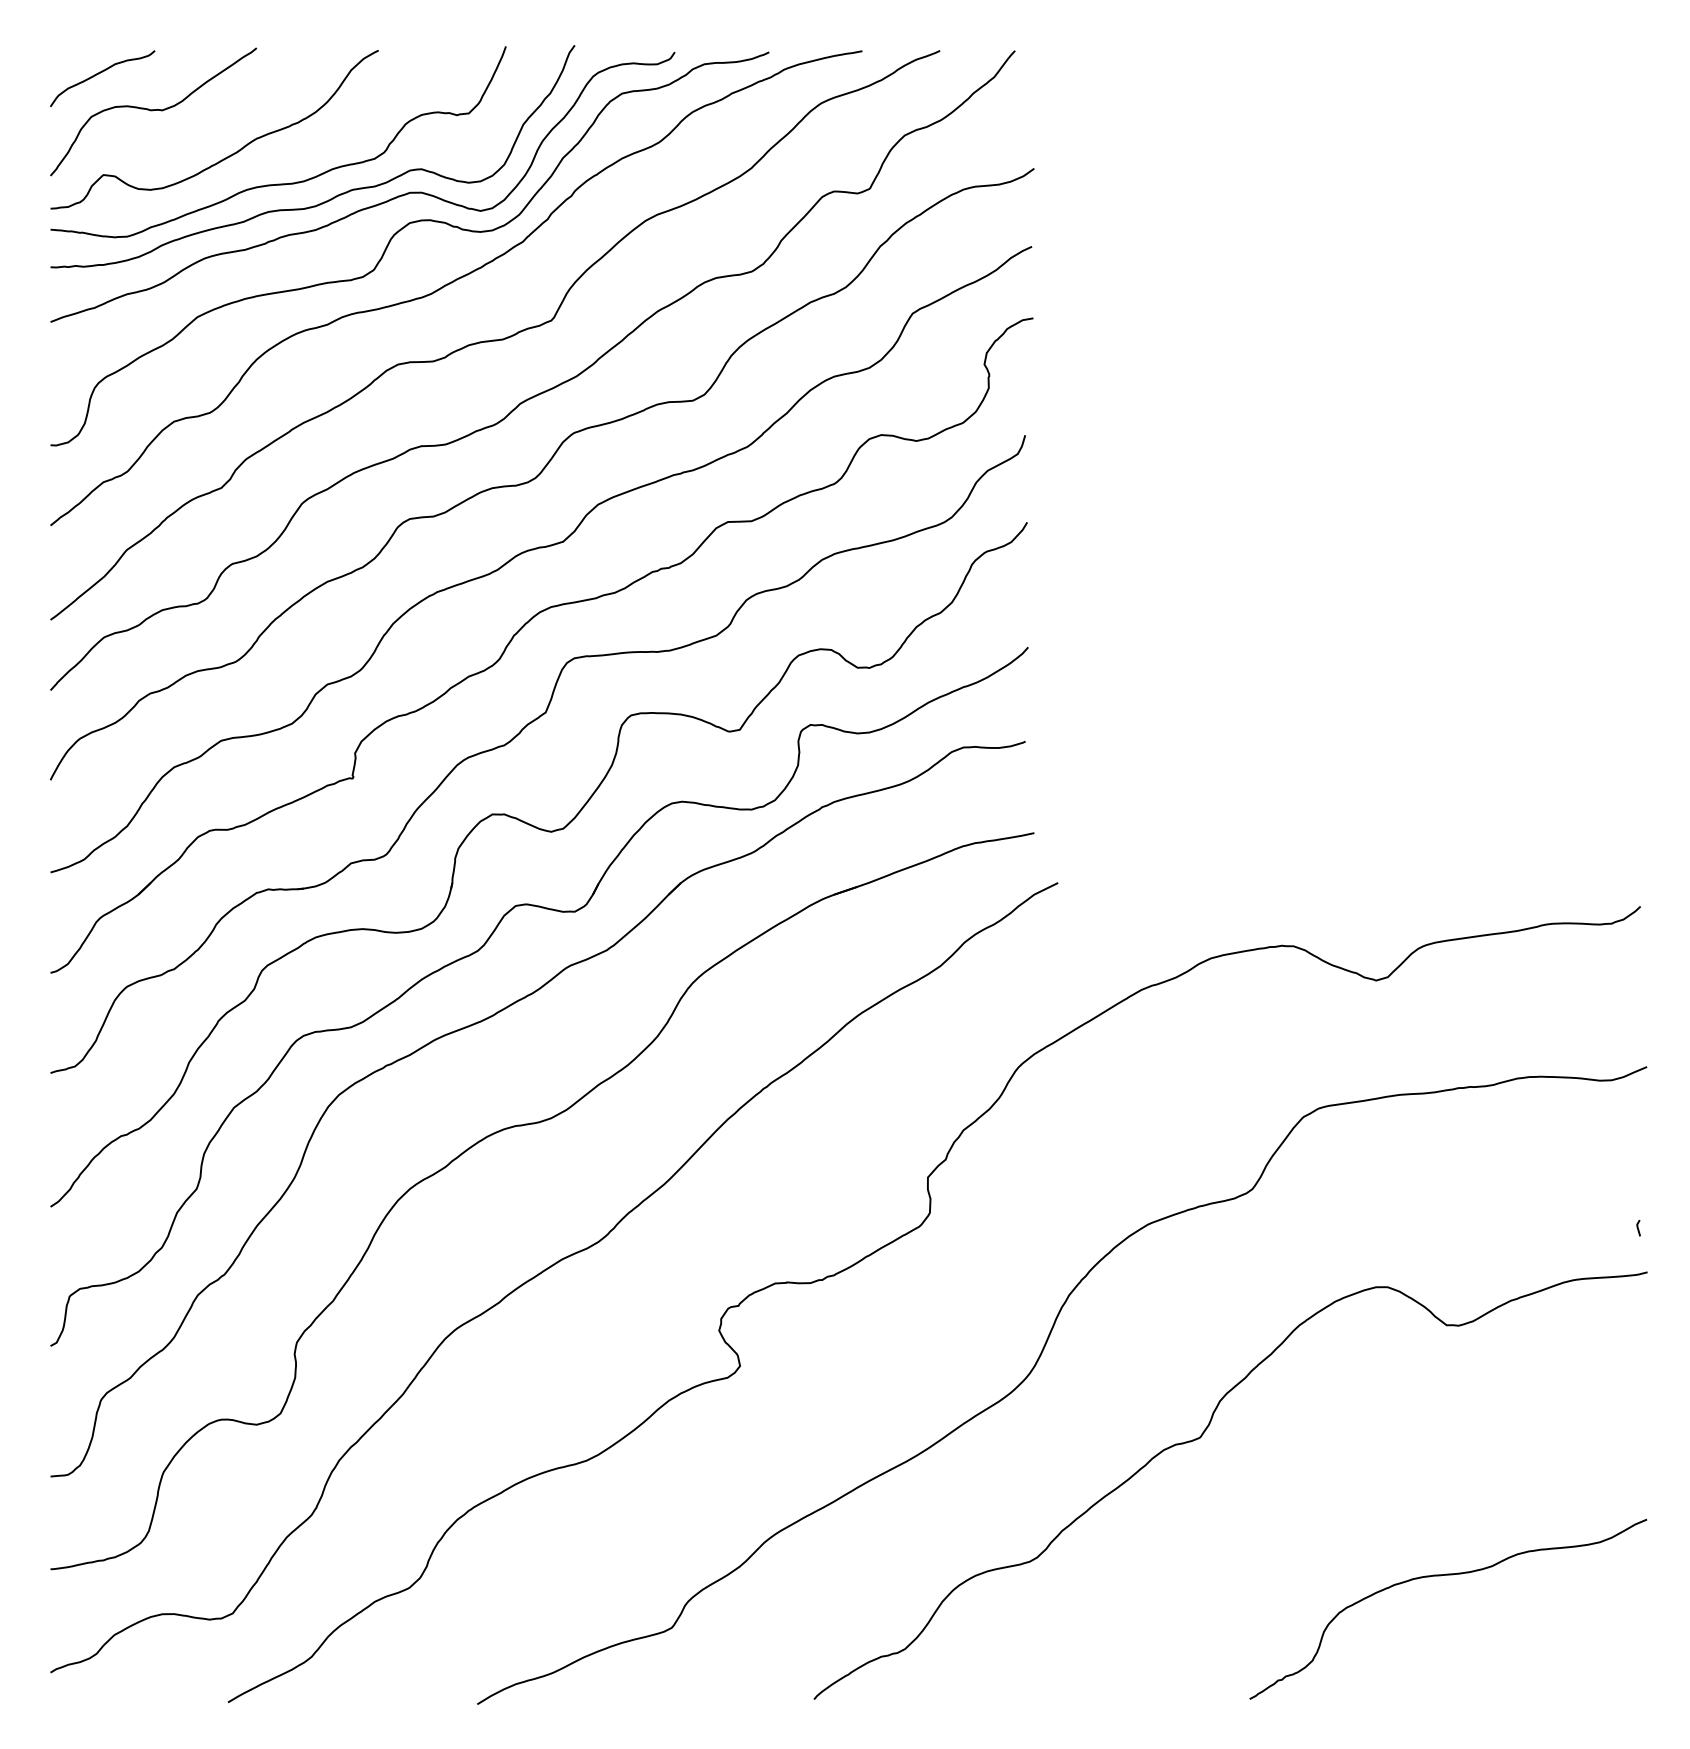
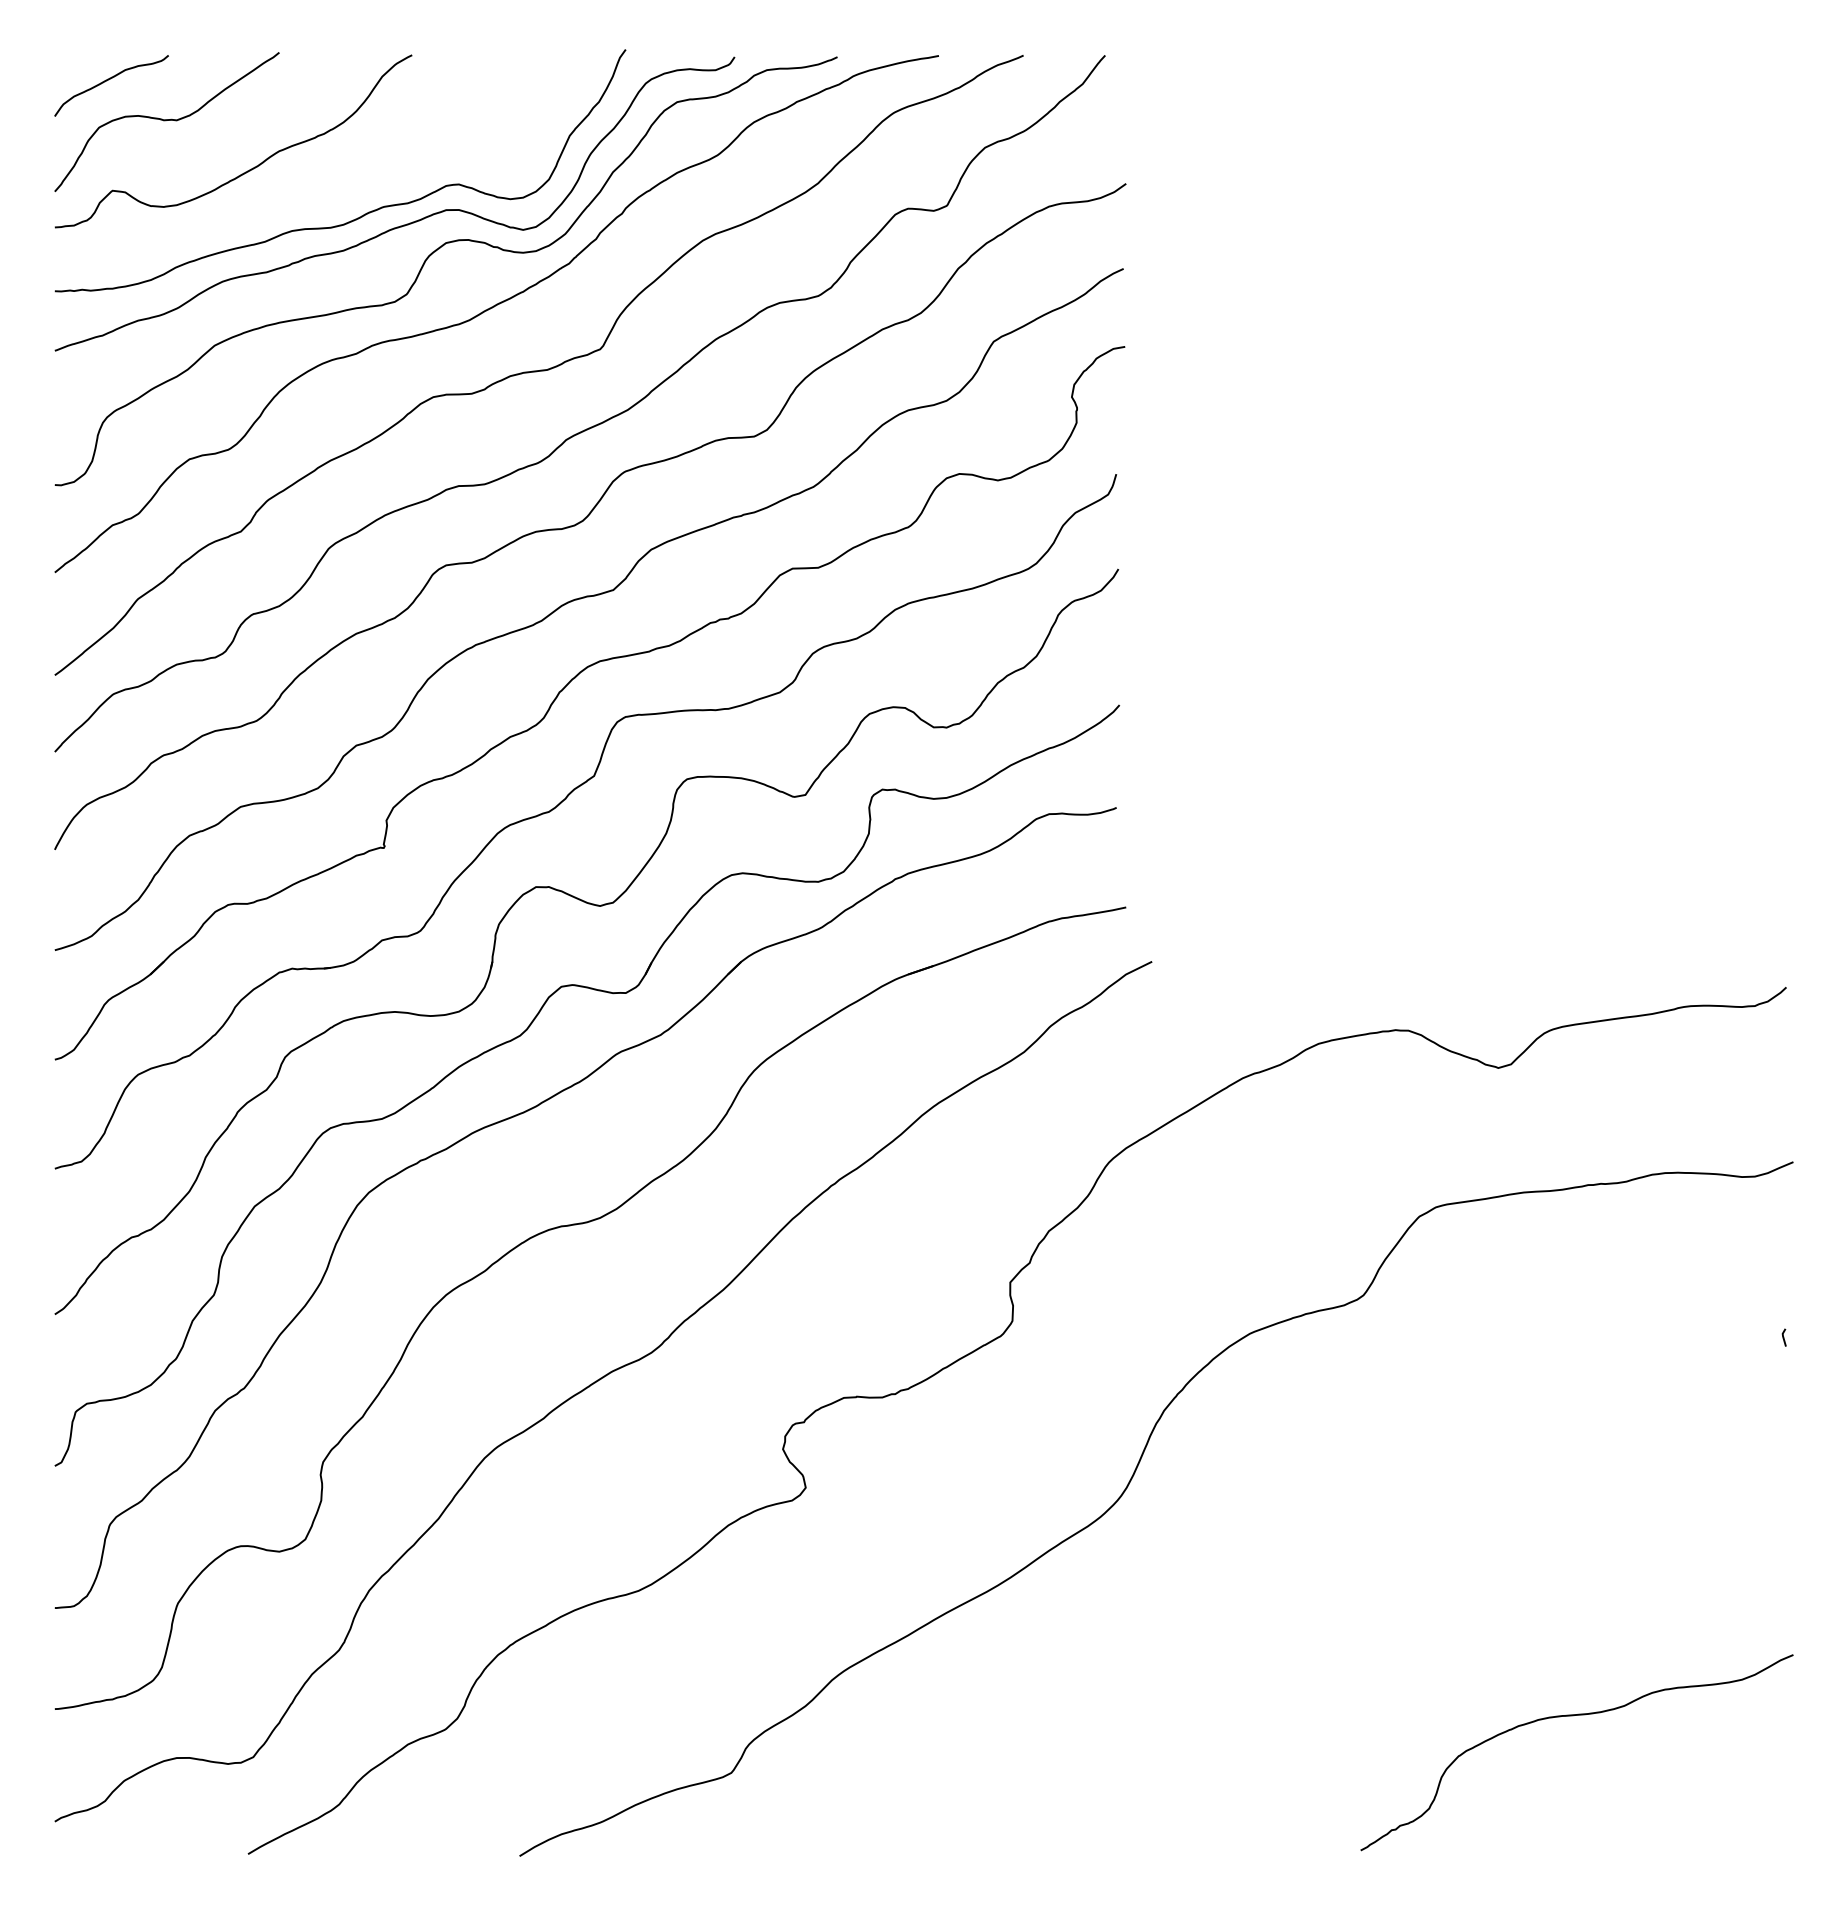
curve: (278, 183) -> (303, 200), removed
curve: (1200, 1438) -> (1307, 1566), removed

